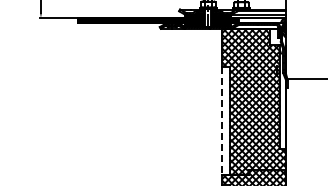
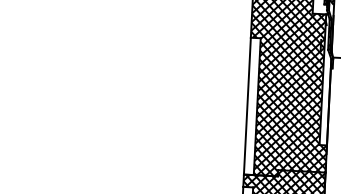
line: (221, 121) -> (247, 106), dashed -> solid

